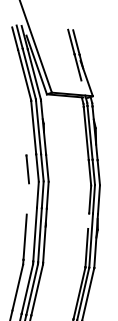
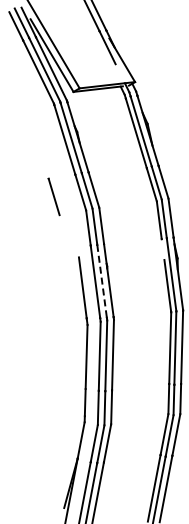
line: (27, 168) -> (53, 196), moved
line: (40, 235) -> (102, 281), solid -> dashed

